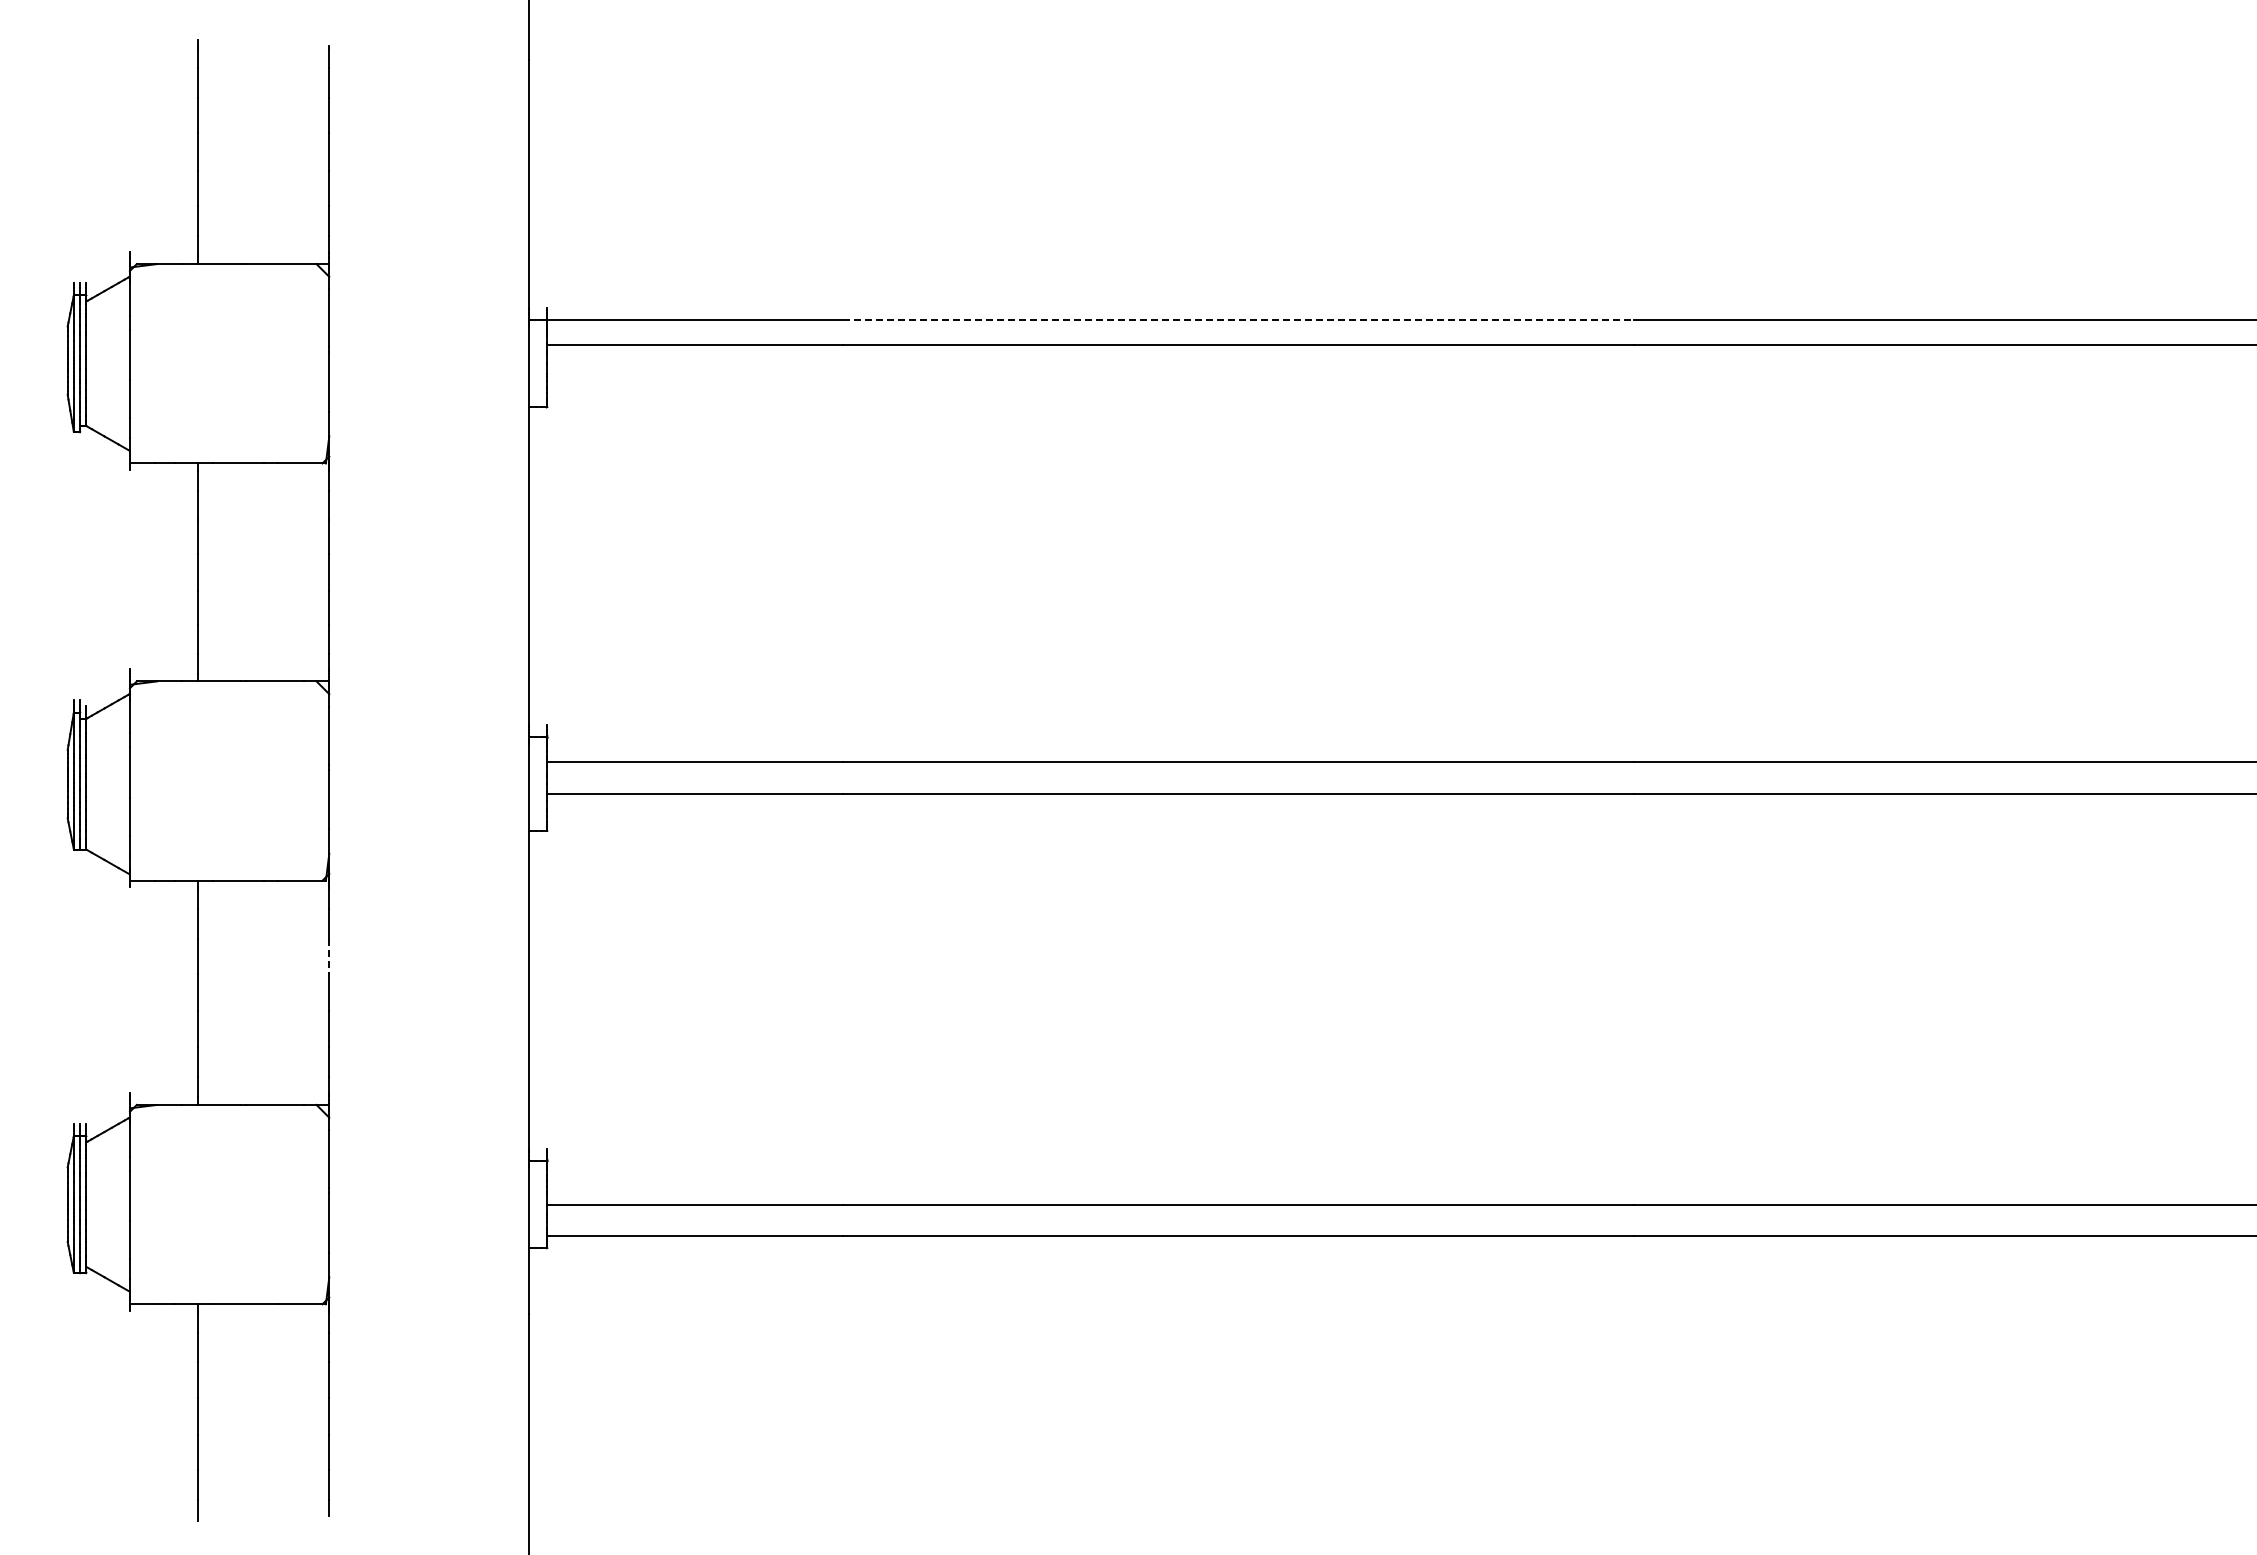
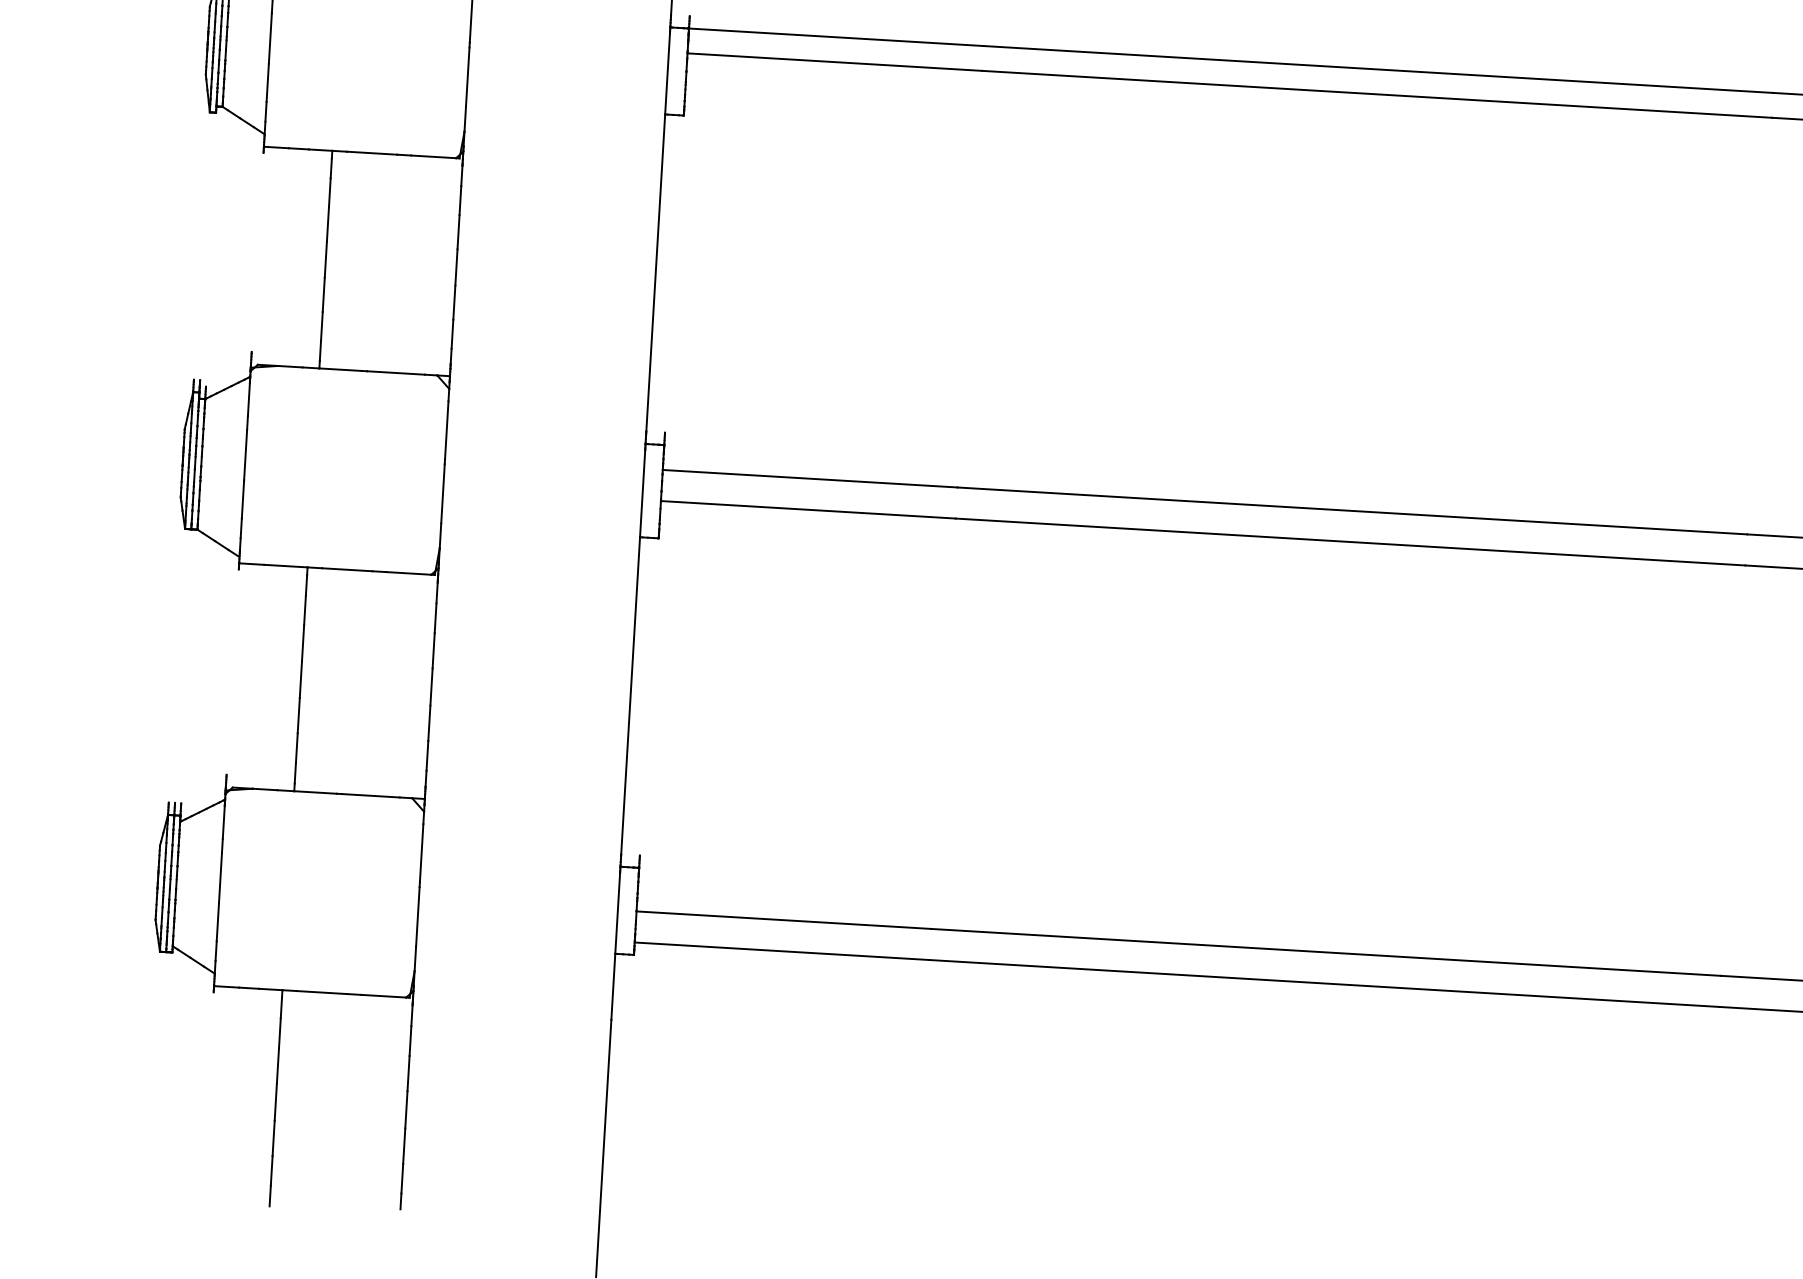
line: (1238, 320) -> (1378, 69), dashed -> solid
line: (329, 956) -> (433, 650), dashed -> solid

